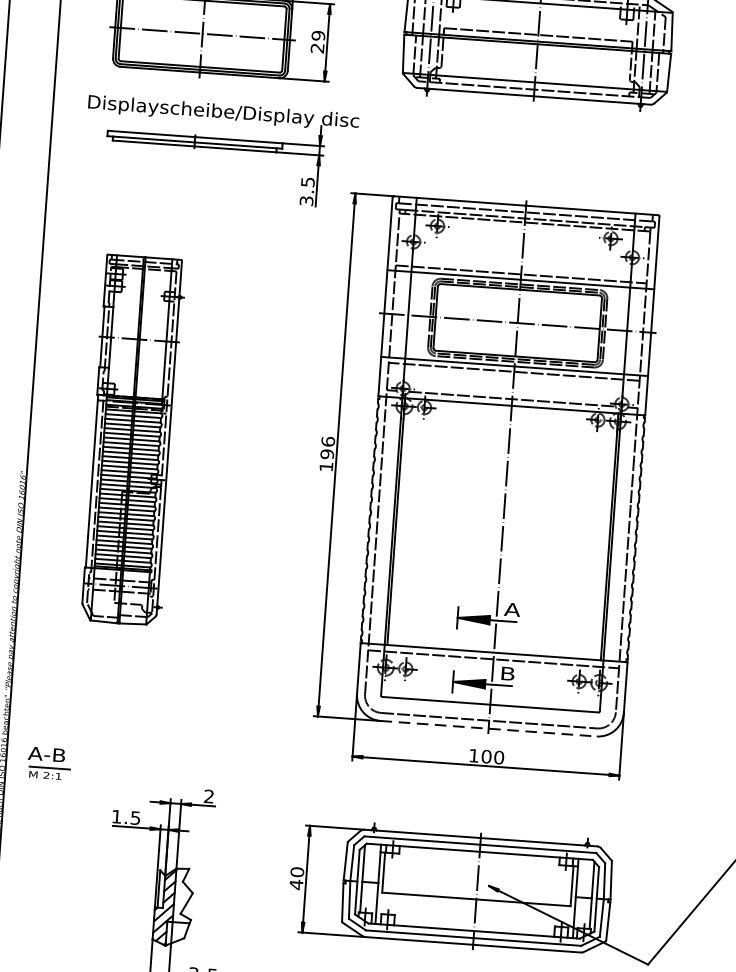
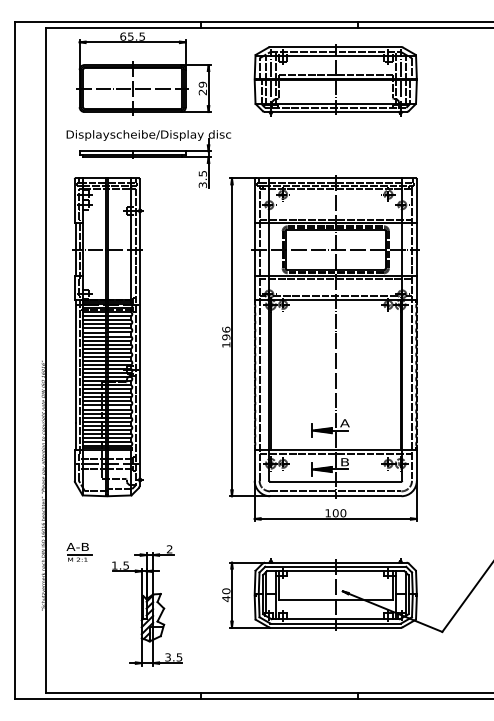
part: (131, 440) -> (107, 337), size x1.43
line: (488, 729) -> (335, 496), dashed -> solid
part: (48, 763) -> (79, 552), moved

